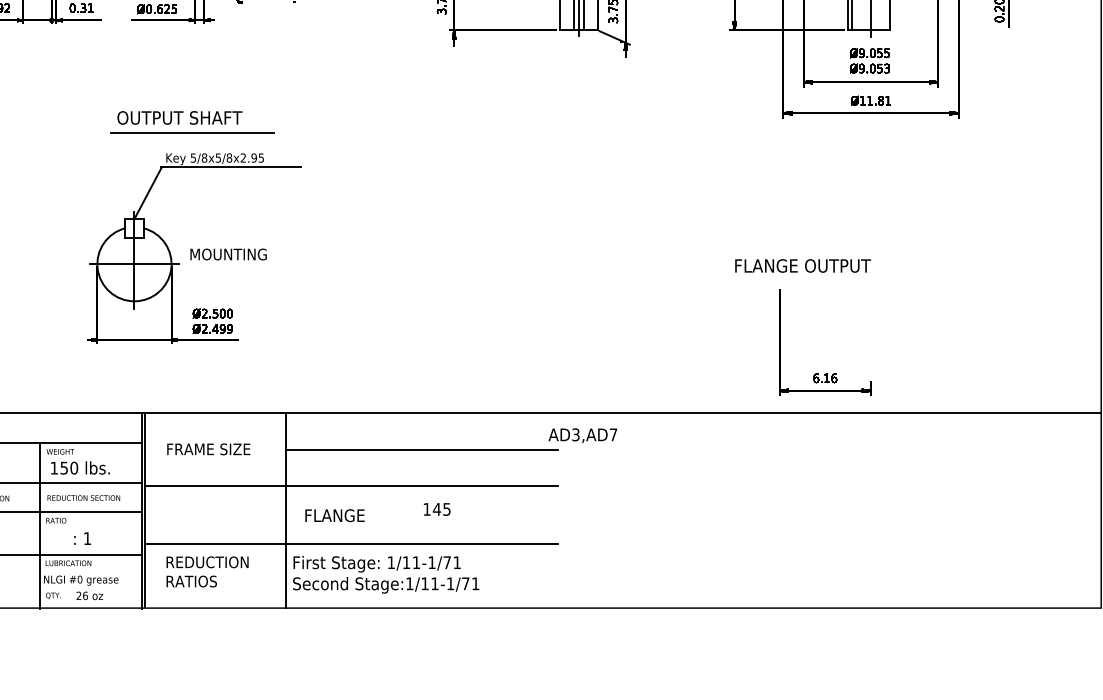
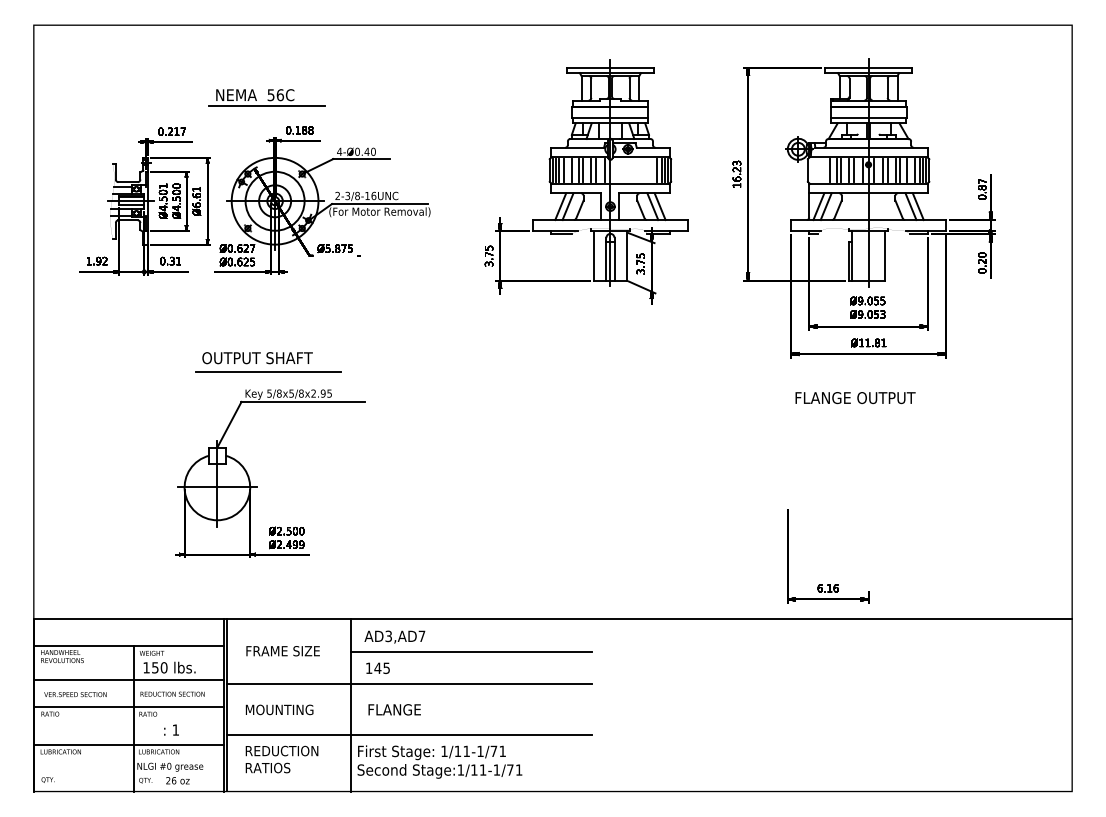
text: (228, 254) -> (279, 709), moved
text: (803, 266) -> (855, 398), moved
text: (582, 435) -> (394, 636), moved
text: (436, 508) -> (377, 667), moved

